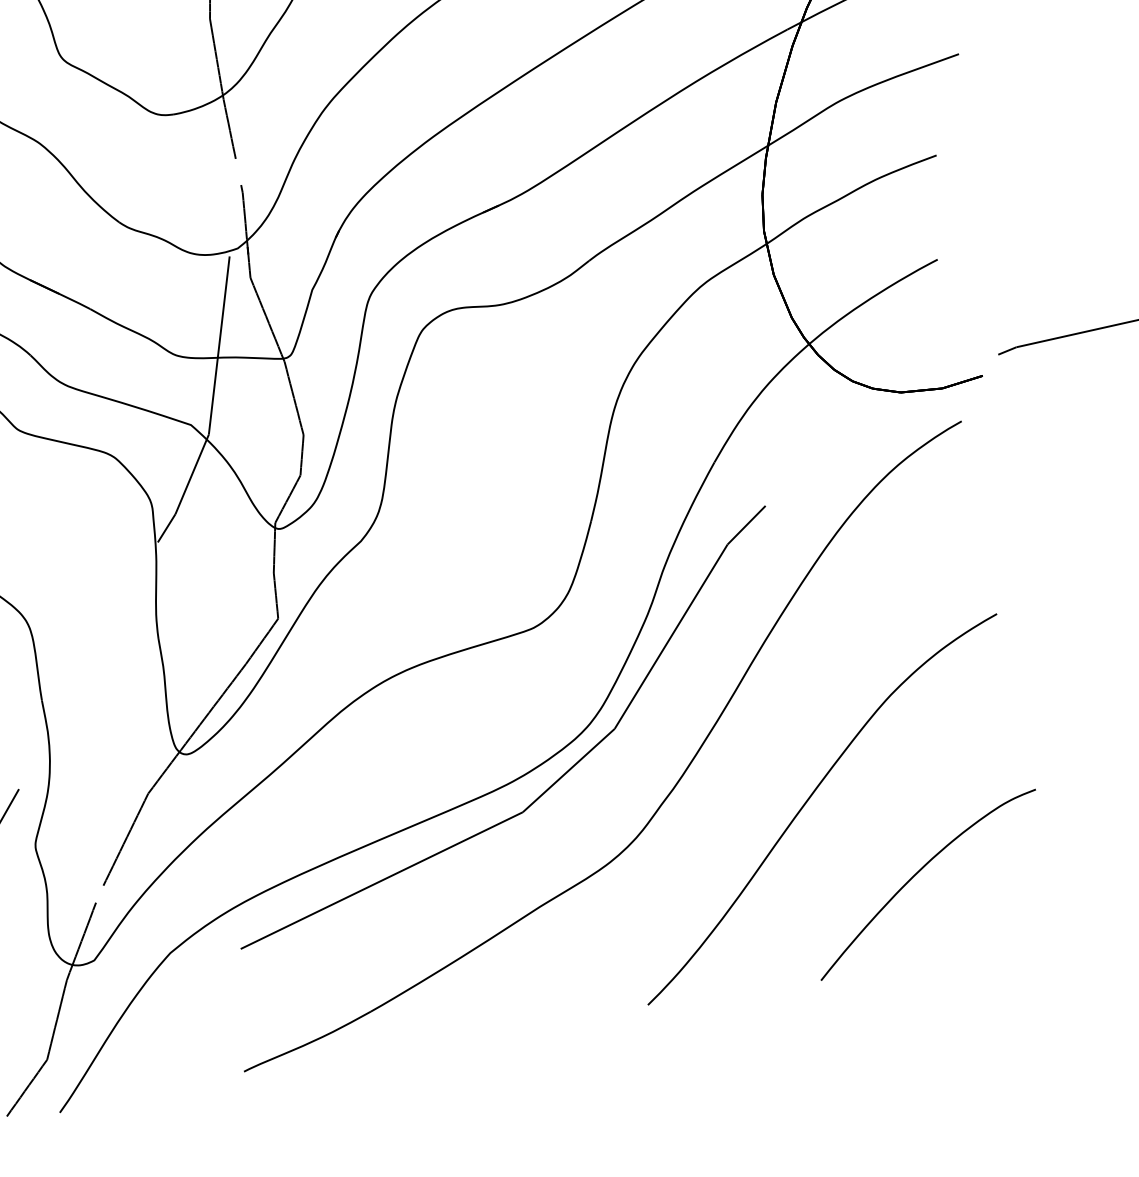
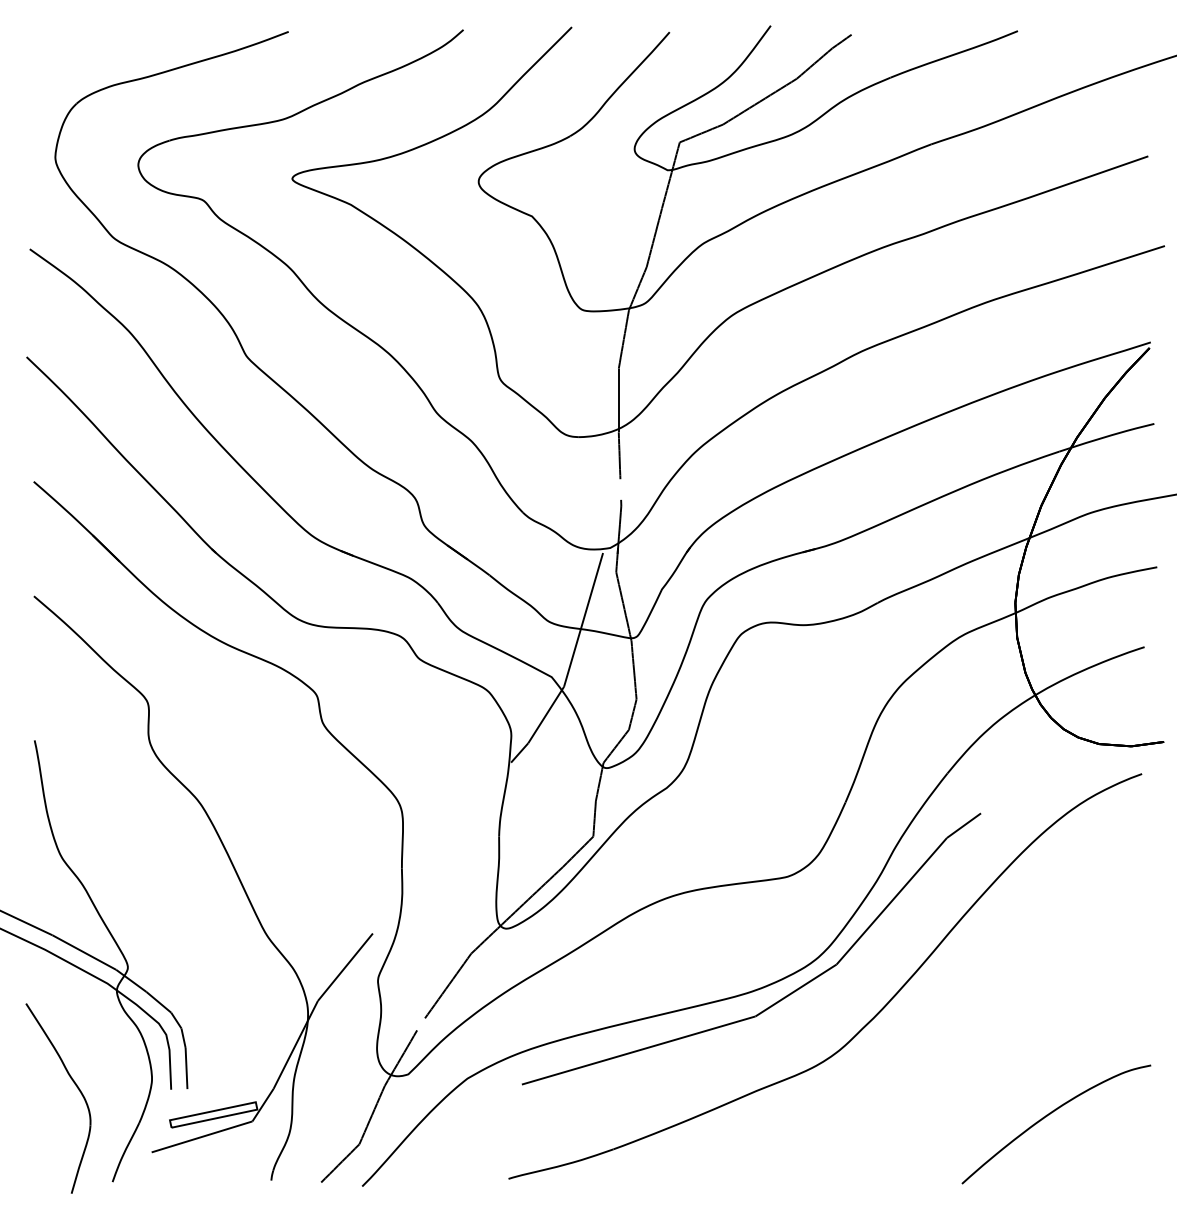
curve: (810, 798) -> (977, 1043), removed

